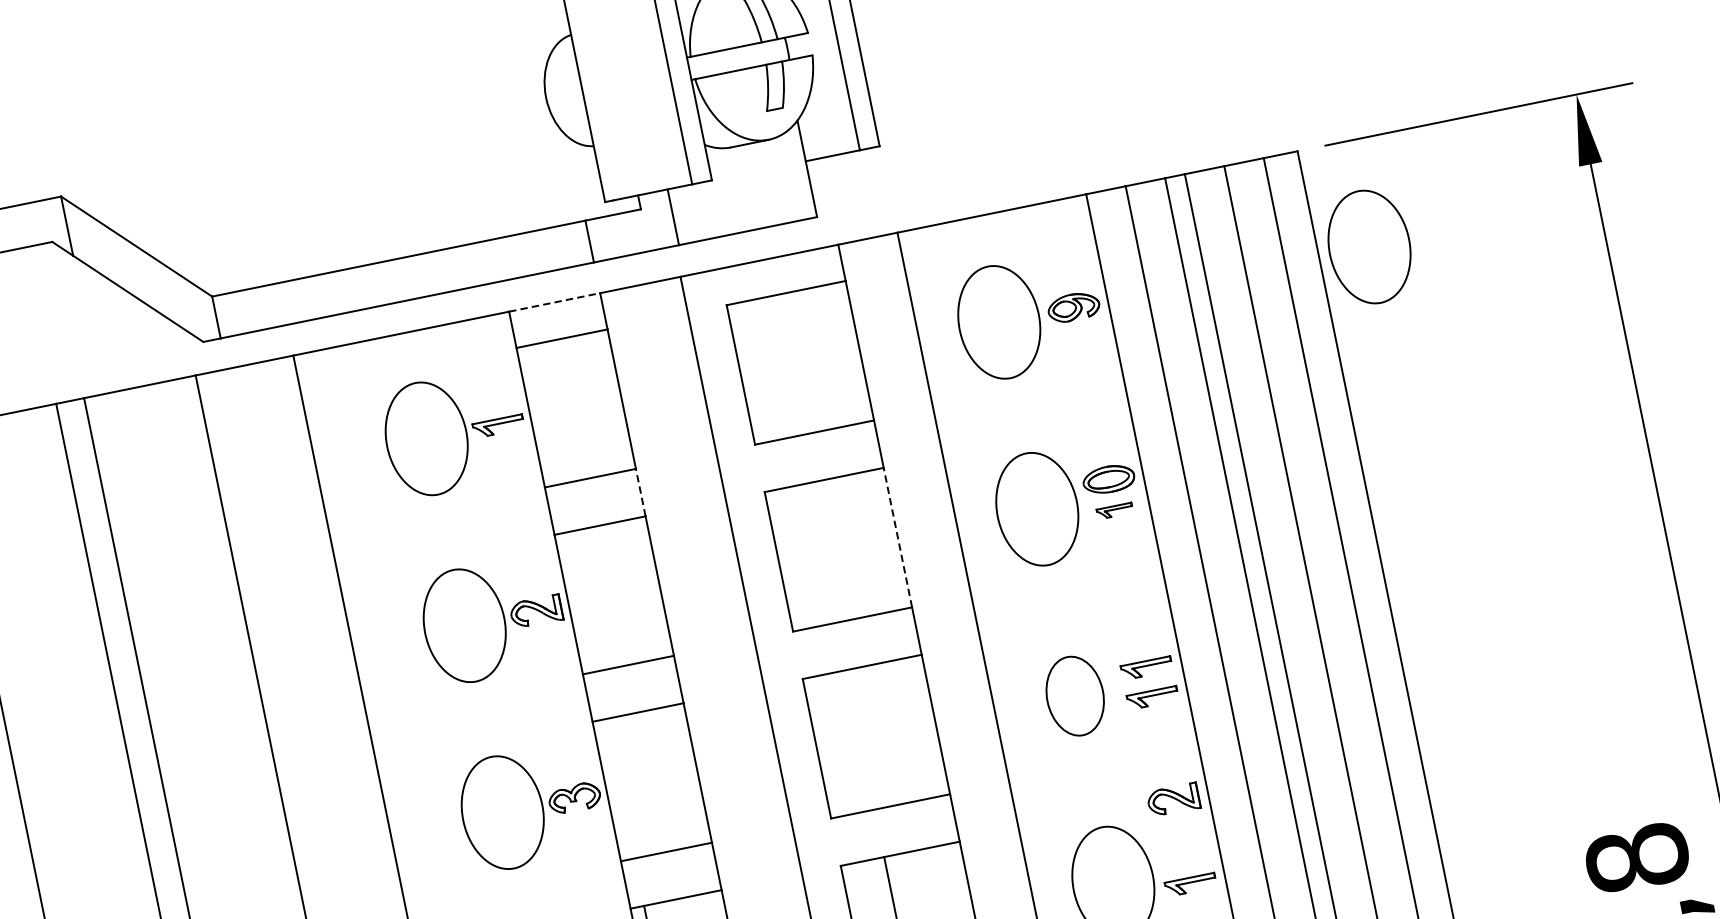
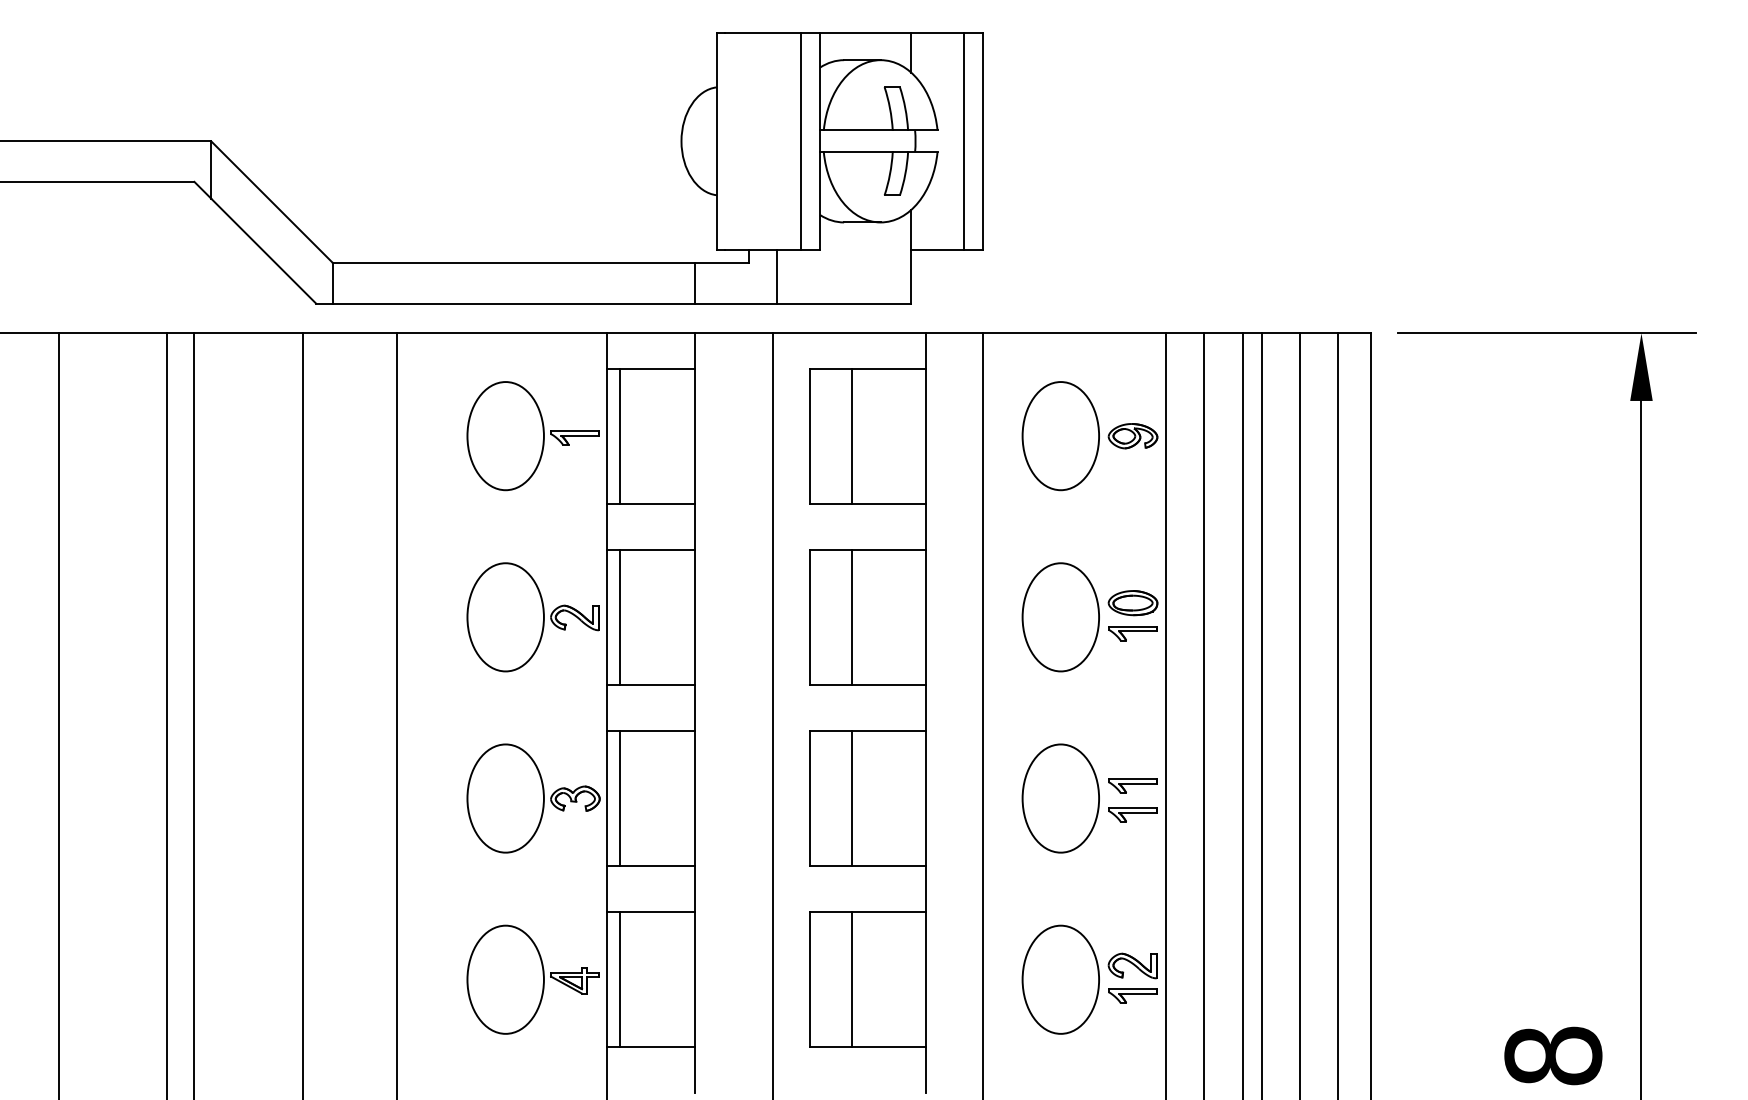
part: (1369, 247) -> (1419, 436), removed
line: (555, 302) -> (651, 333), dashed -> solid
line: (784, 365) -> (852, 435), added
line: (543, 414) -> (619, 435), added
line: (640, 492) -> (694, 526), dashed -> solid
part: (1114, 510) -> (1132, 633), size x1.43
line: (897, 537) -> (925, 617), dashed -> solid
line: (822, 552) -> (852, 616), added
line: (581, 601) -> (619, 616), added
part: (1074, 696) -> (1060, 798), size x1.43
line: (860, 739) -> (852, 798), added
line: (620, 788) -> (619, 798), added
part: (1173, 799) -> (1132, 965), moved

